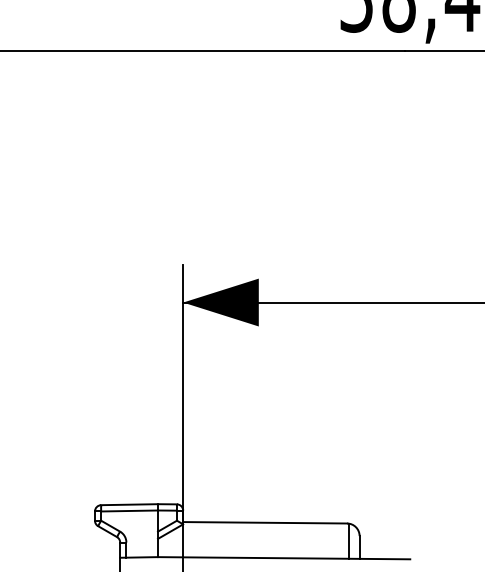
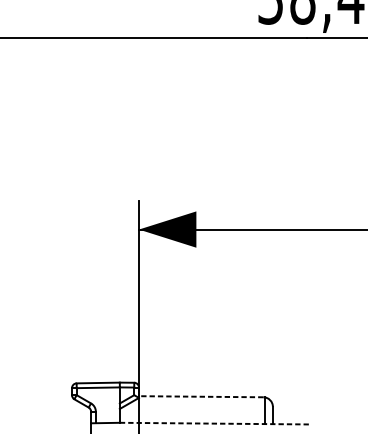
line: (265, 522) -> (201, 396), solid -> dashed
line: (284, 558) -> (215, 423), solid -> dashed

